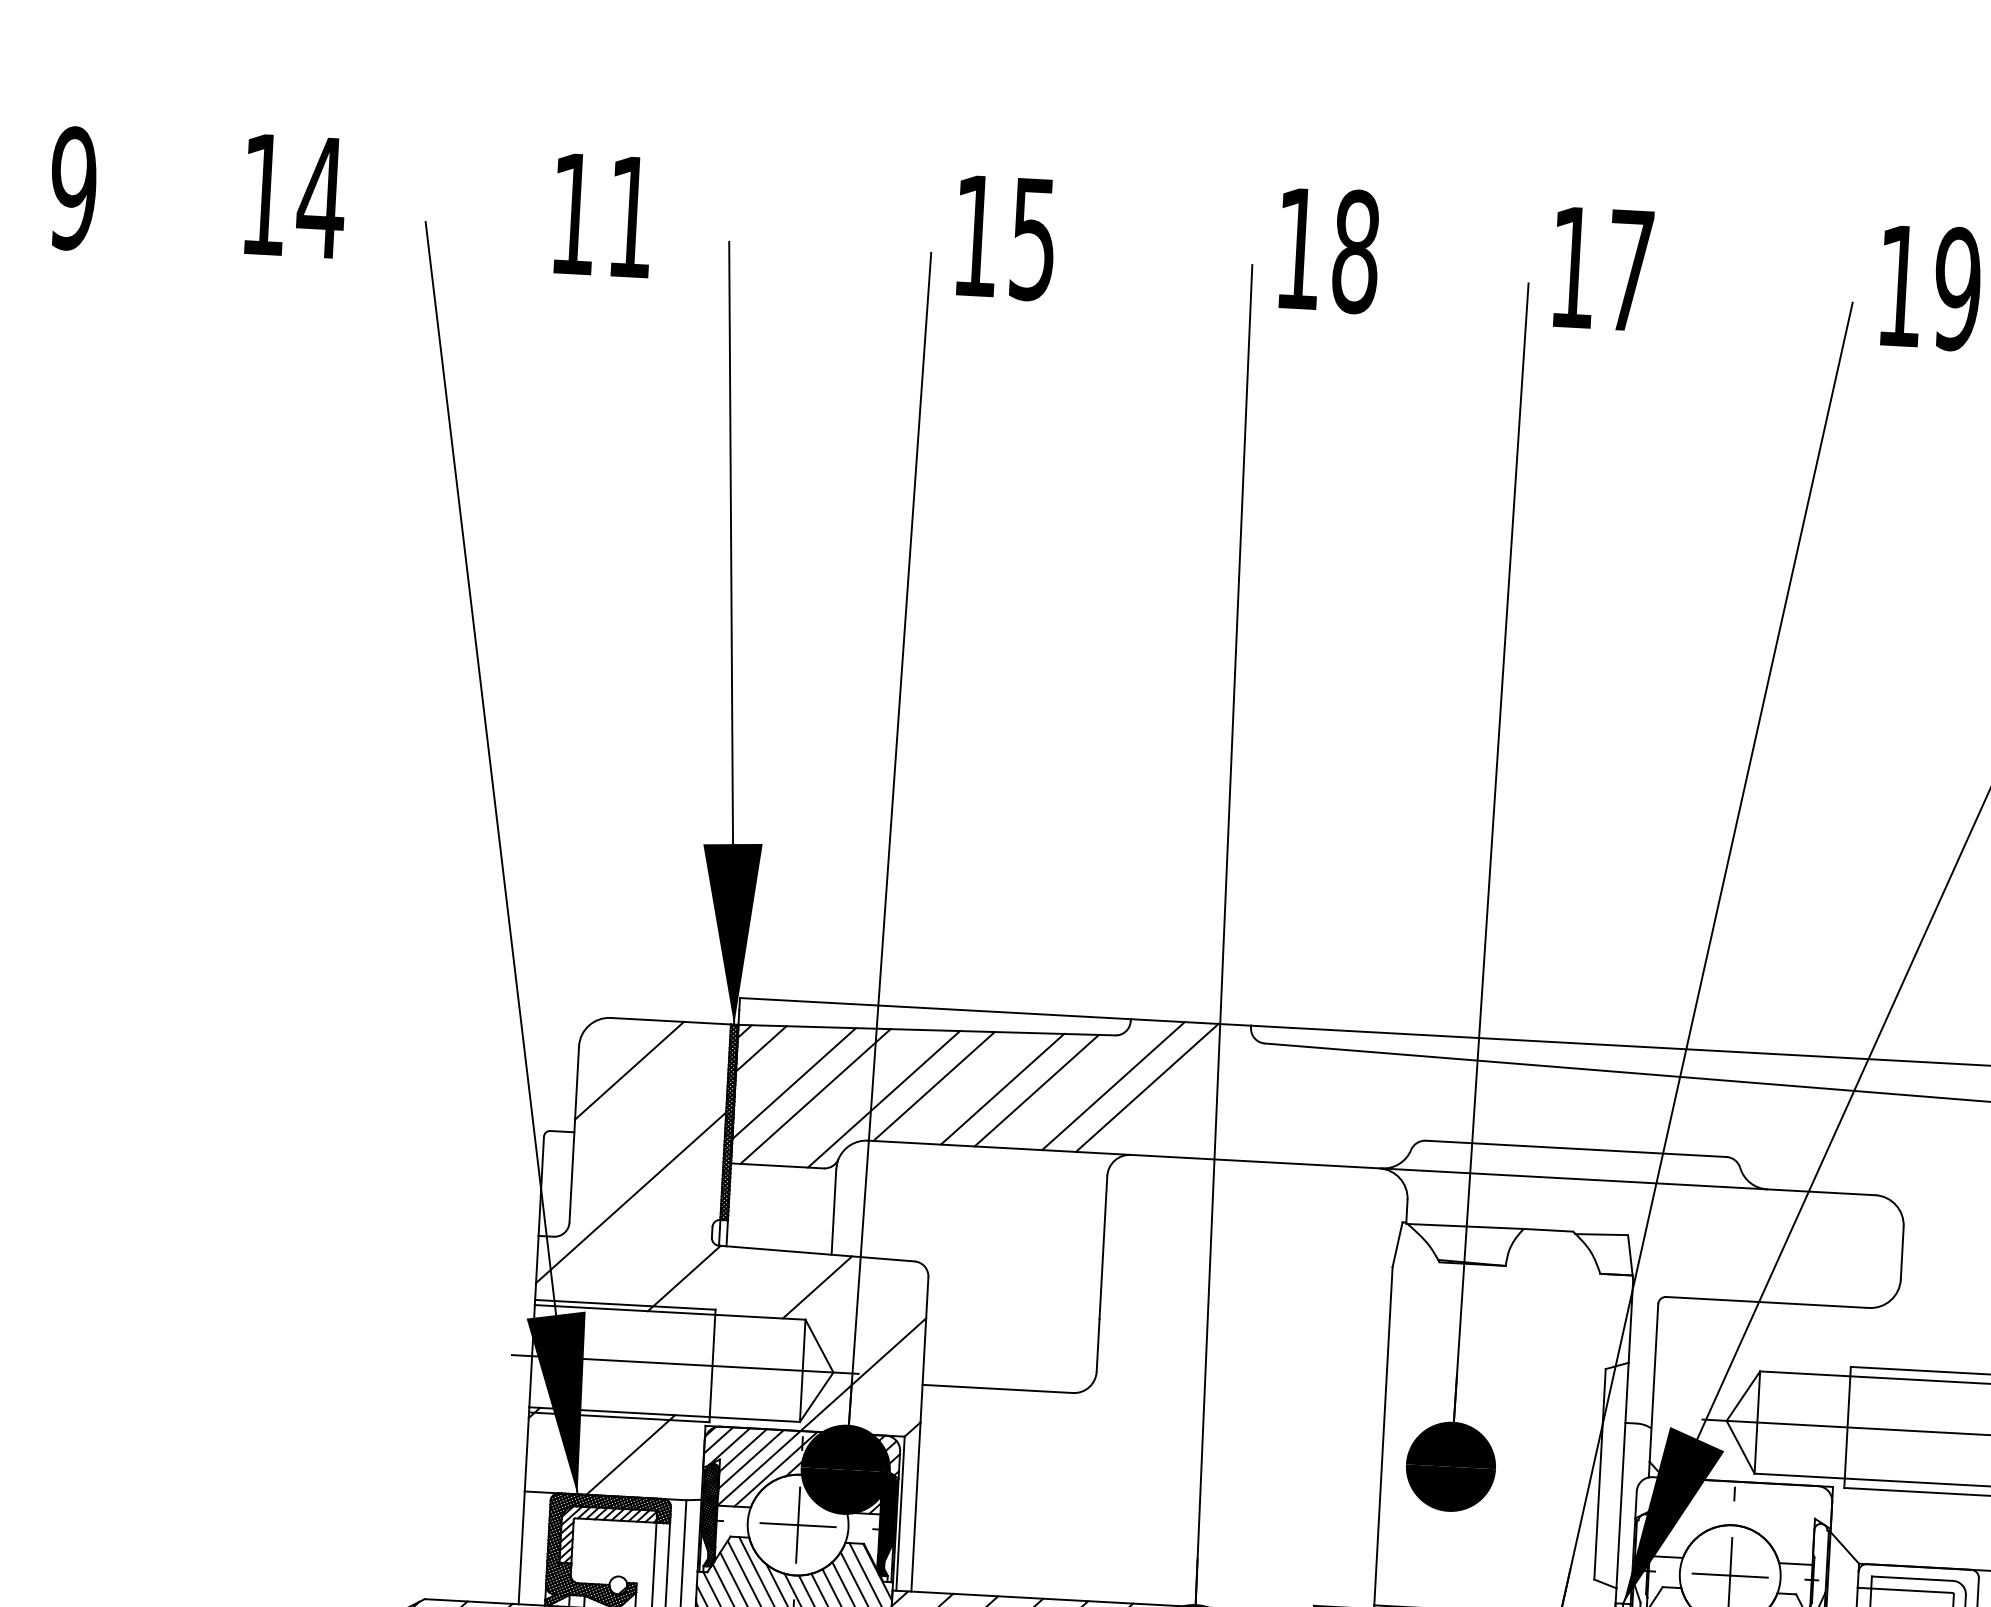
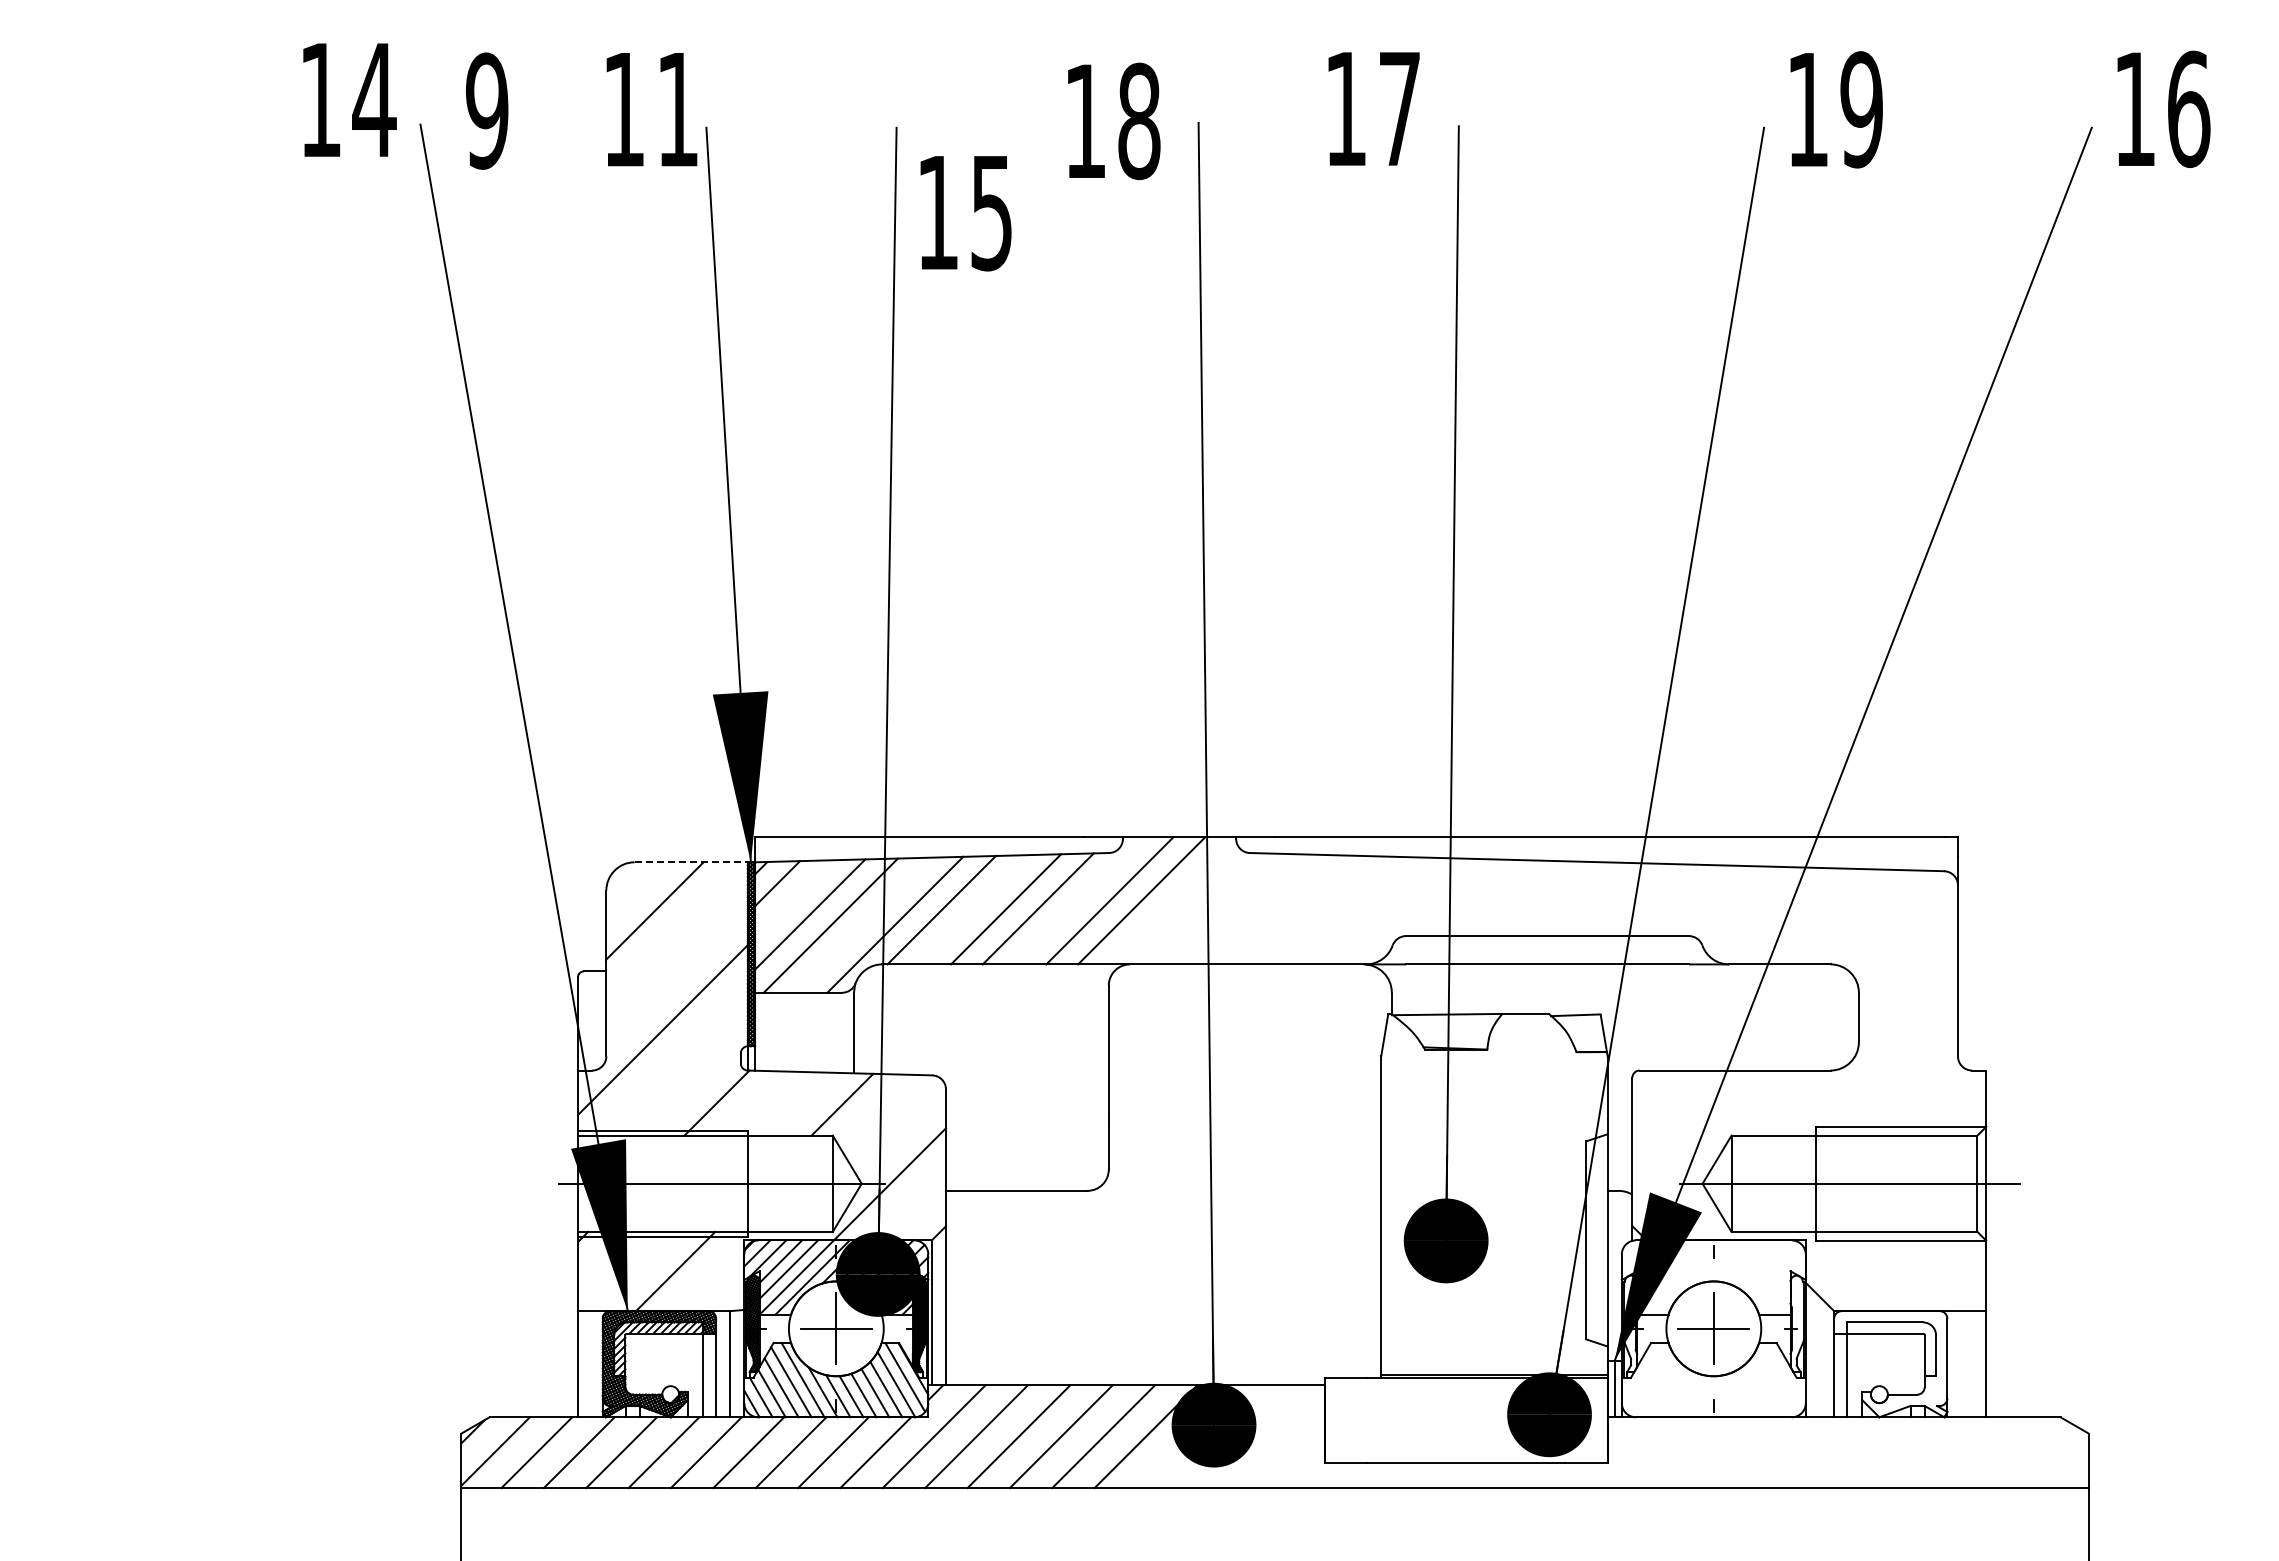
text: (73, 187) -> (487, 110), moved
text: (295, 195) -> (349, 99), moved
text: (602, 215) -> (651, 109), moved
text: (1005, 238) -> (965, 213), moved
text: (1329, 250) -> (1114, 121), moved
text: (1602, 268) -> (1373, 108), moved
line: (671, 1021) -> (691, 862), solid -> dashed

